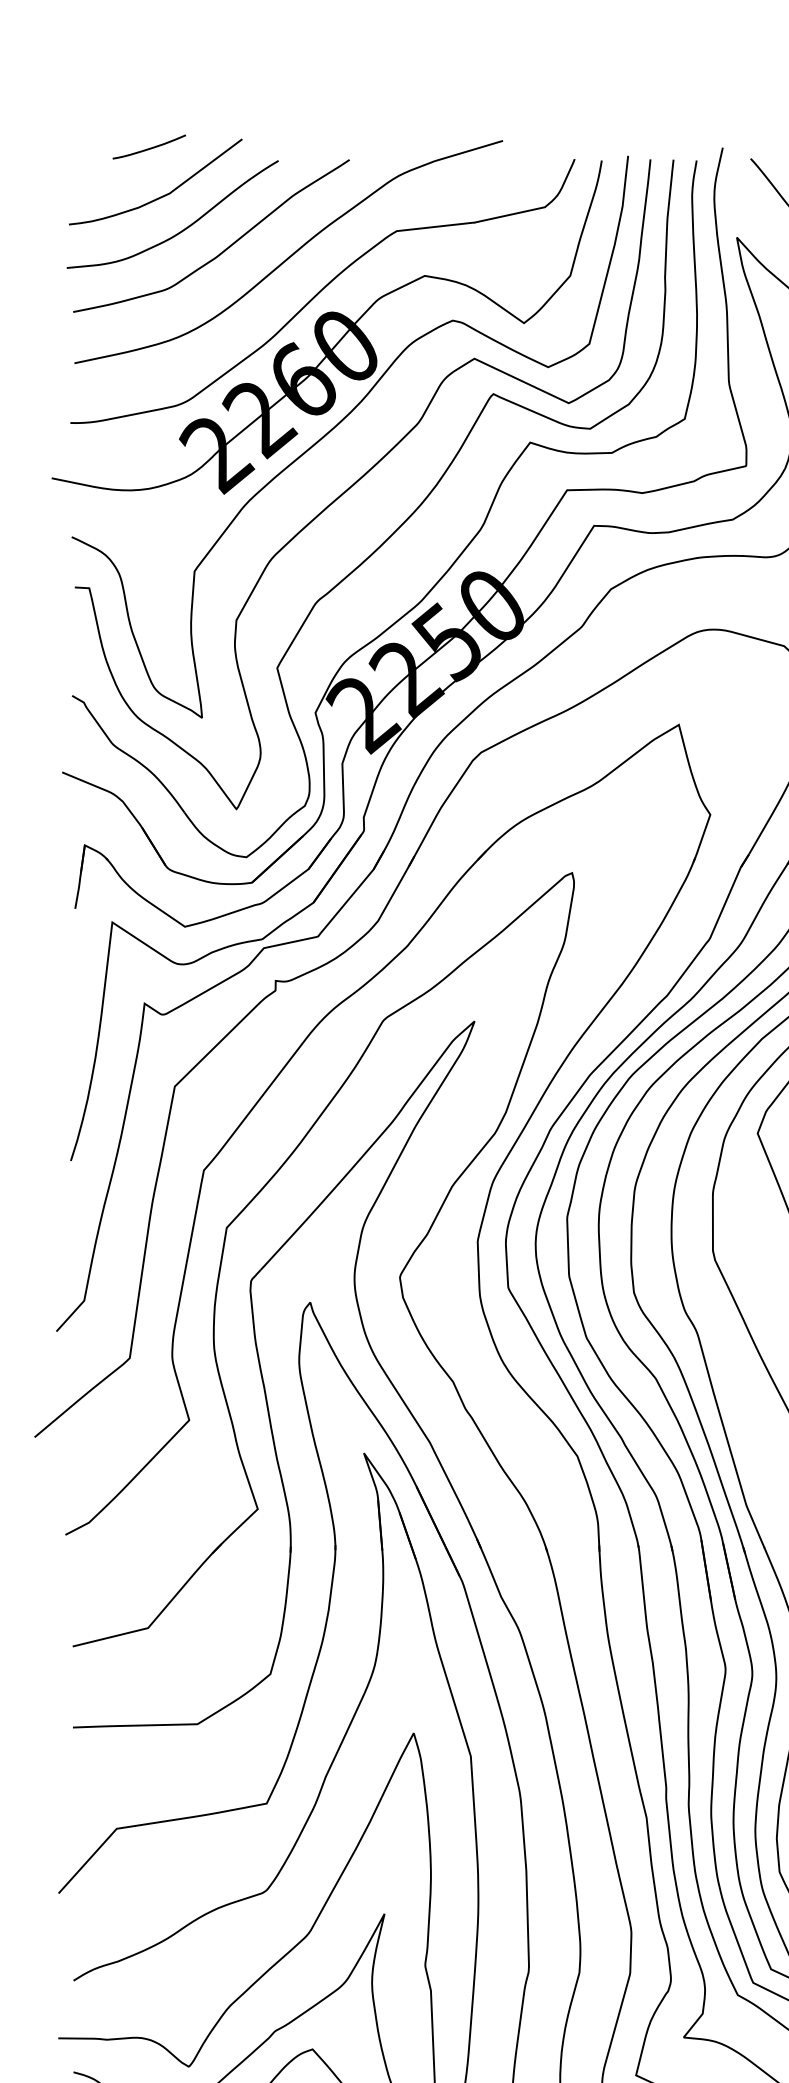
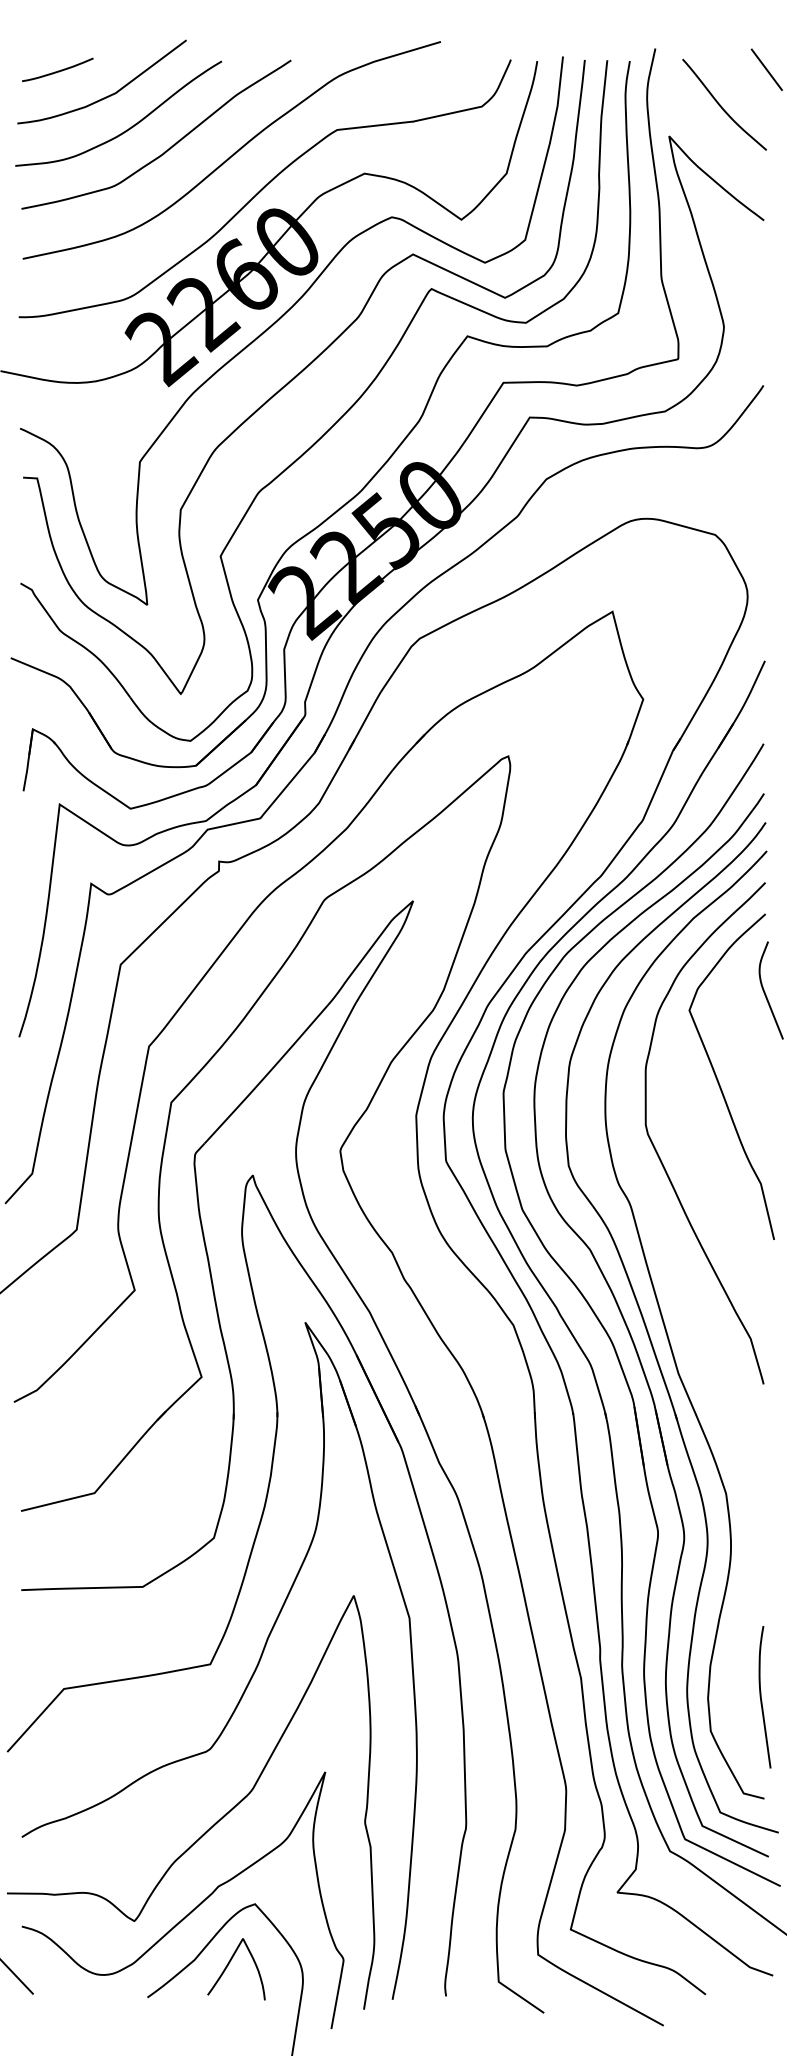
curve: (149, 147) -> (57, 70), moved

